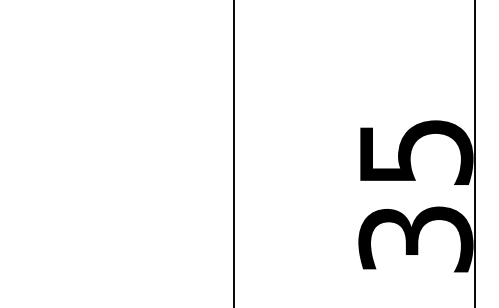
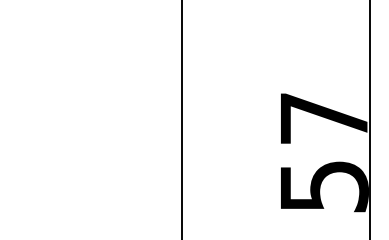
text: (415, 195) -> (323, 152), 35 -> 57

